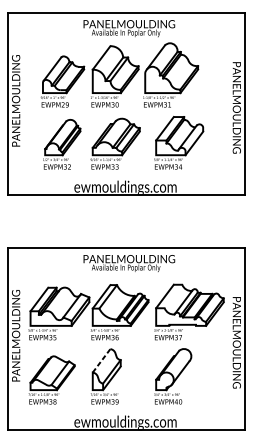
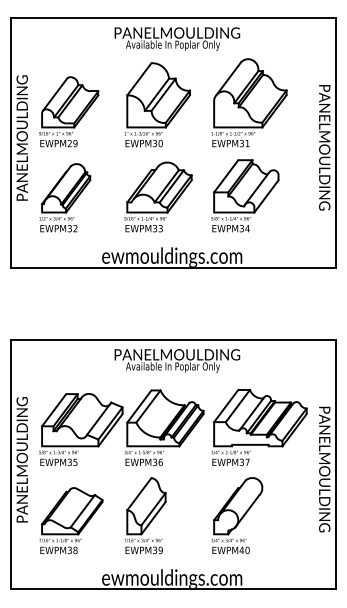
part: (171, 74) -> (249, 102), moved
part: (62, 81) -> (69, 111), moved
part: (62, 144) -> (65, 197), moved
line: (173, 296) -> (237, 405), added
line: (101, 360) -> (139, 493), dashed -> solid

